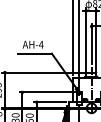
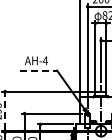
line: (35, 53) -> (38, 70), solid -> dashed
line: (5, 89) -> (5, 110), solid -> dashed

